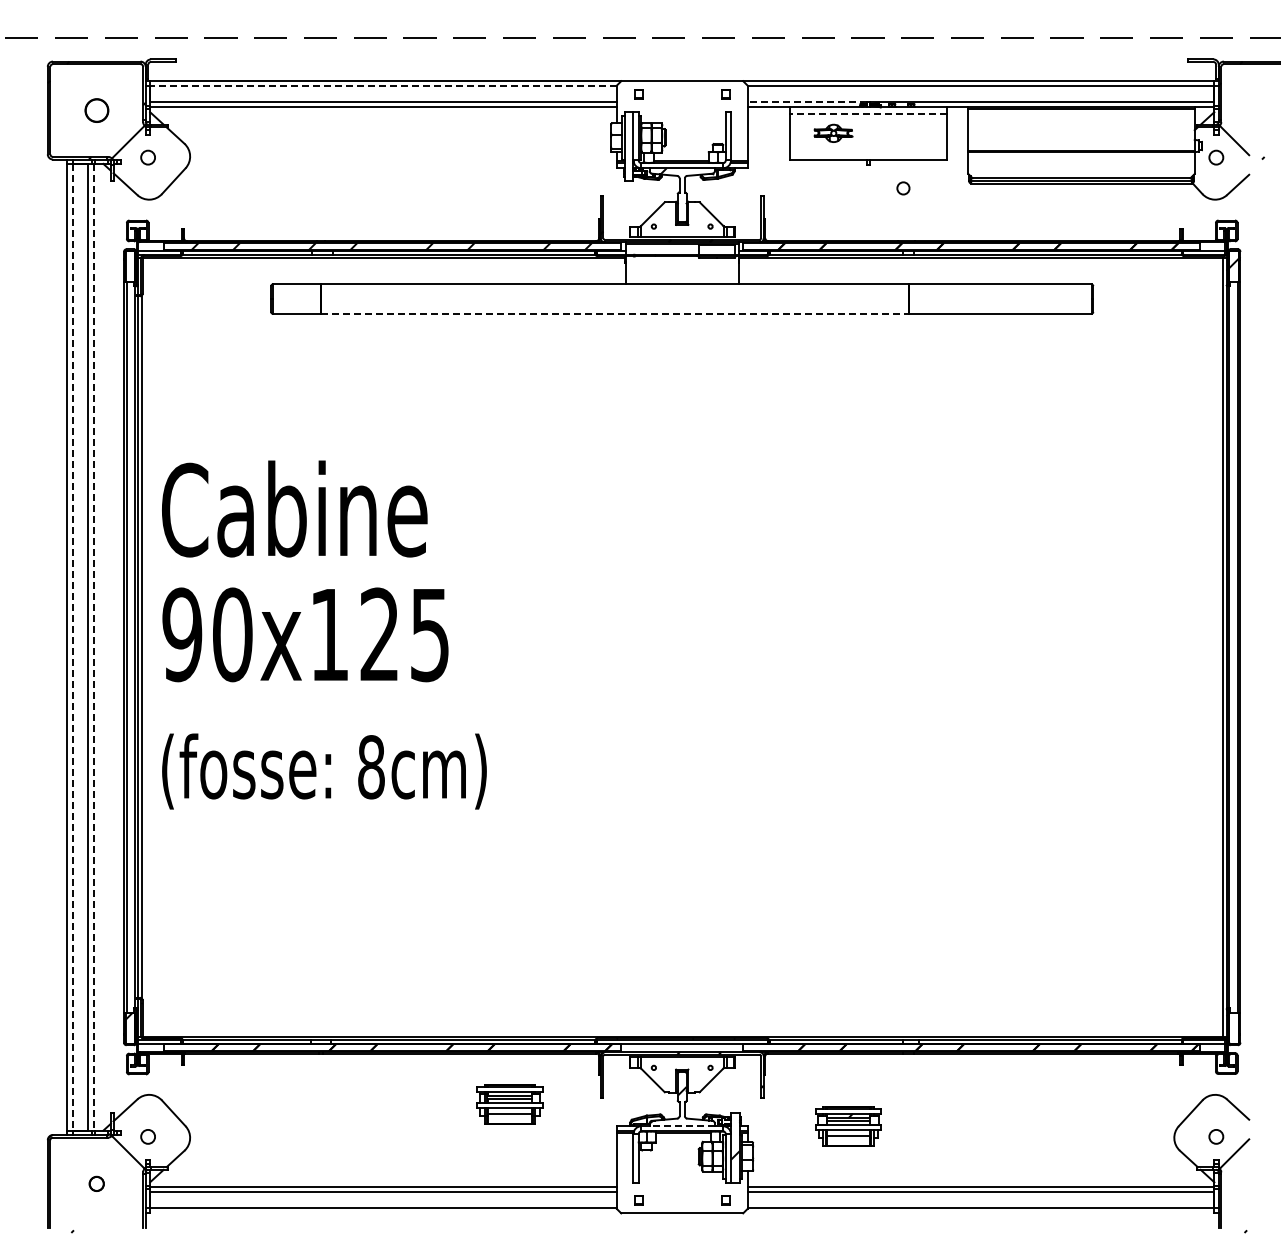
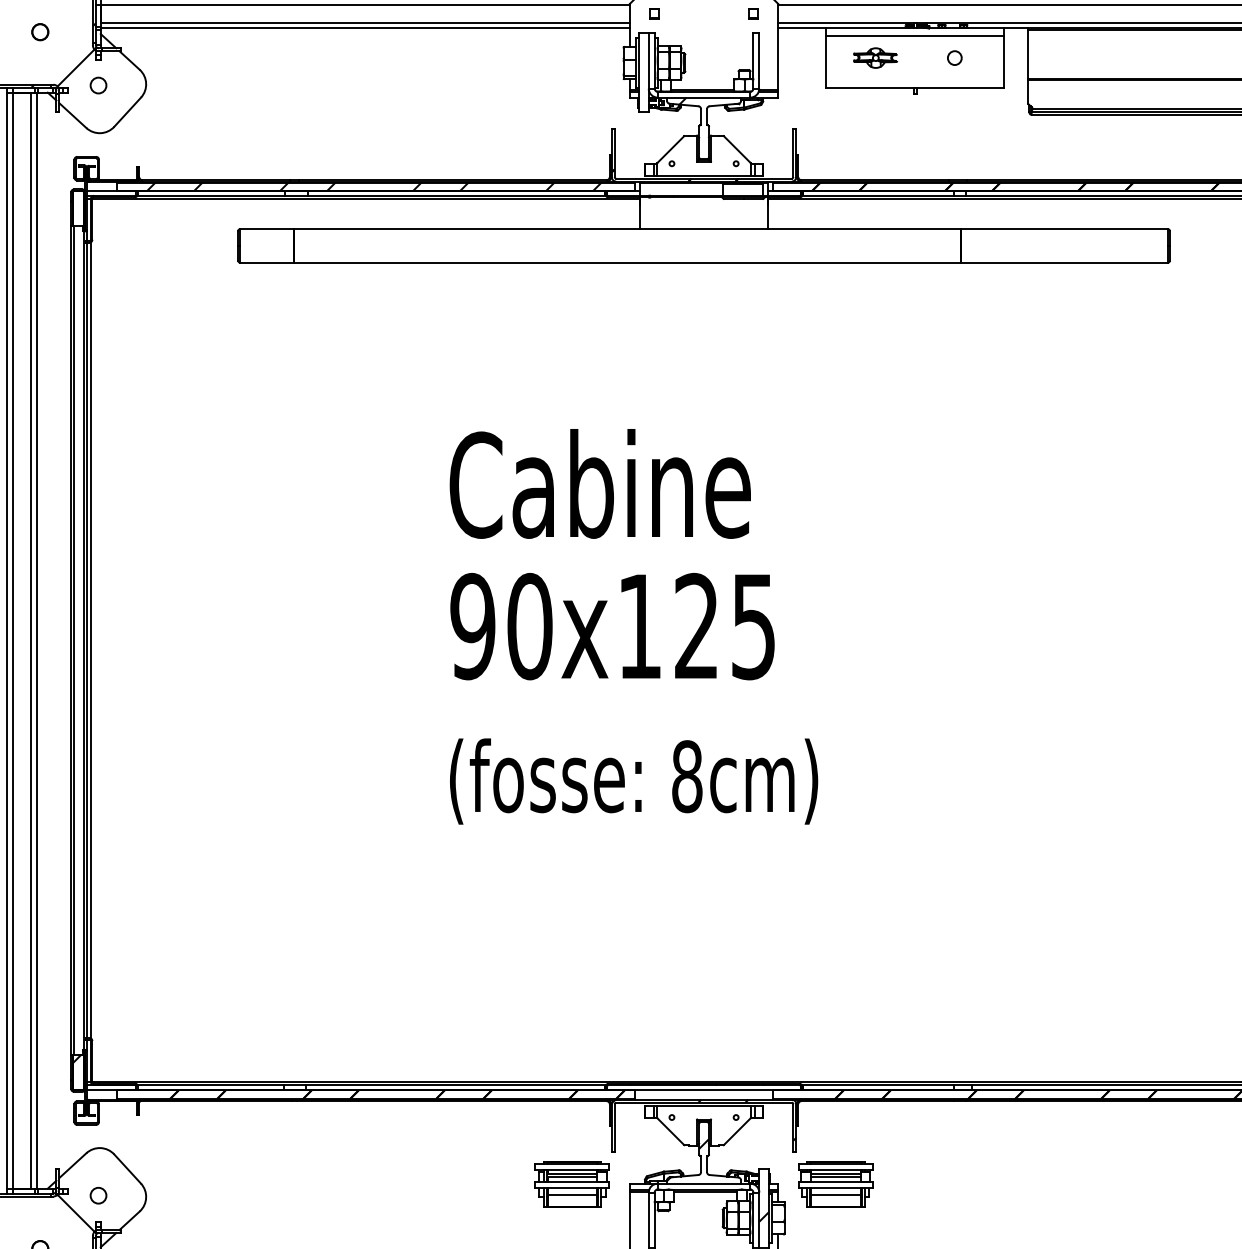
line: (383, 86) -> (365, 4), dashed -> solid
line: (807, 102) -> (846, 23), dashed -> solid
circle: (96, 110) -> (40, 32), size x0.62
line: (868, 114) -> (915, 36), dashed -> solid
circle: (903, 188) -> (954, 58), moved
line: (614, 313) -> (627, 262), dashed -> solid
text: (324, 634) -> (634, 626), moved
line: (72, 647) -> (12, 640), dashed -> solid
line: (93, 647) -> (36, 640), dashed -> solid
part: (509, 1104) -> (571, 1183), moved
line: (682, 1126) -> (704, 1183), dashed -> solid
part: (848, 1126) -> (835, 1183), moved

